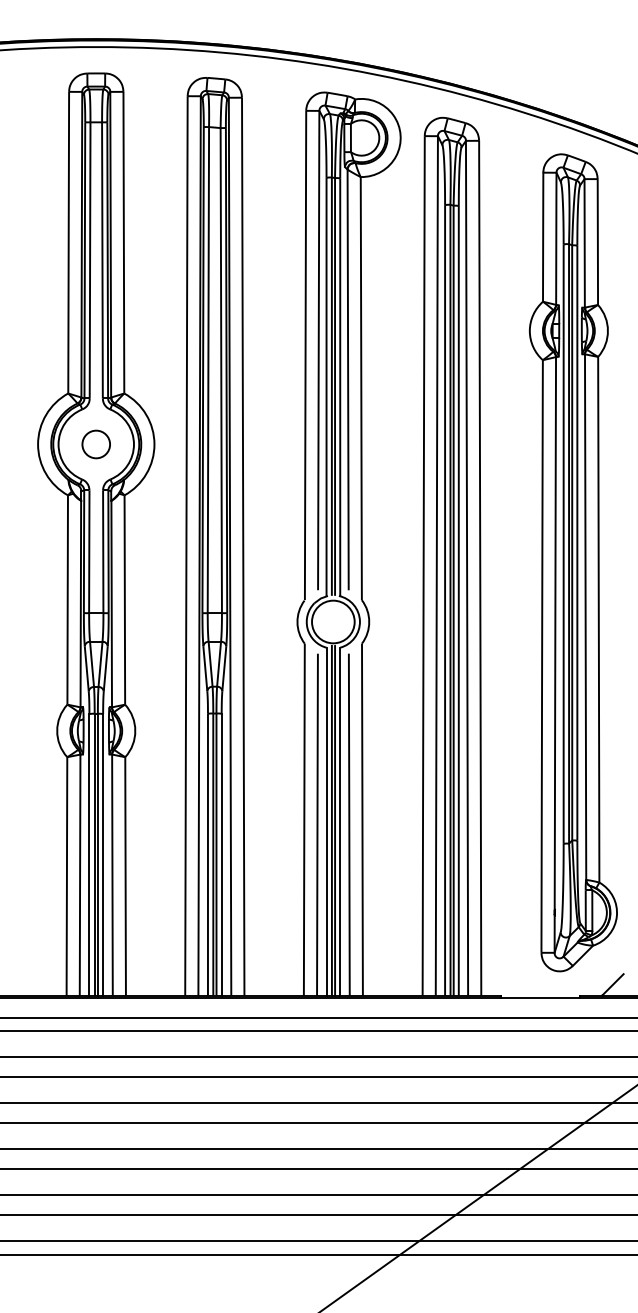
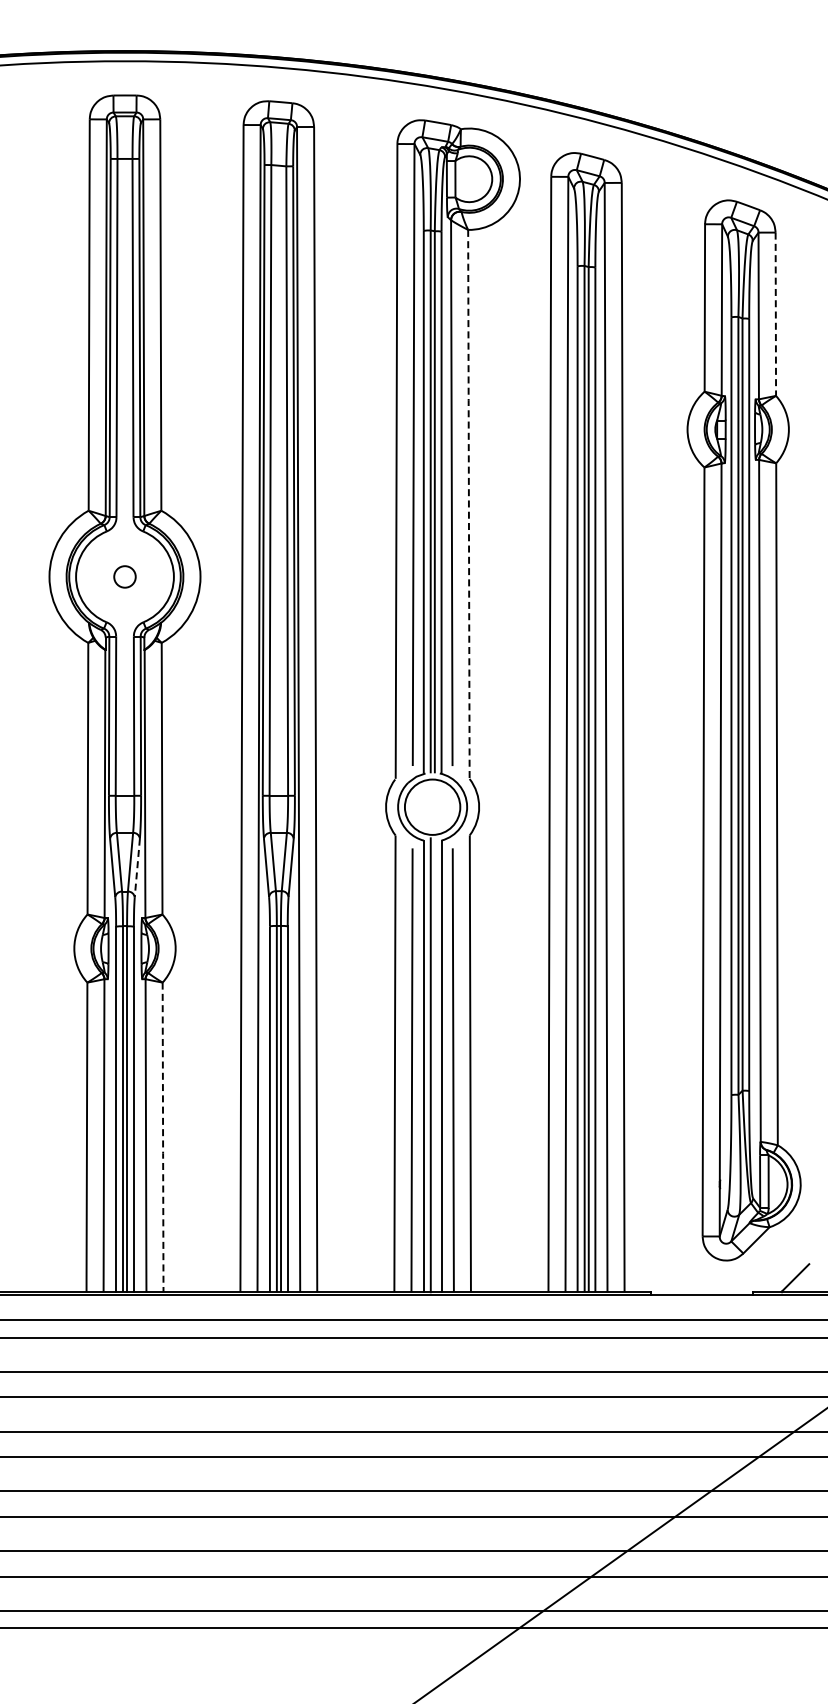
line: (597, 241) -> (775, 313), solid -> dashed
line: (361, 387) -> (468, 503), solid -> dashed
circle: (95, 444) -> (124, 576), size x0.6
line: (105, 669) -> (137, 868), solid -> dashed
line: (334, 821) -> (434, 1065), removed
line: (125, 876) -> (163, 1137), solid -> dashed

